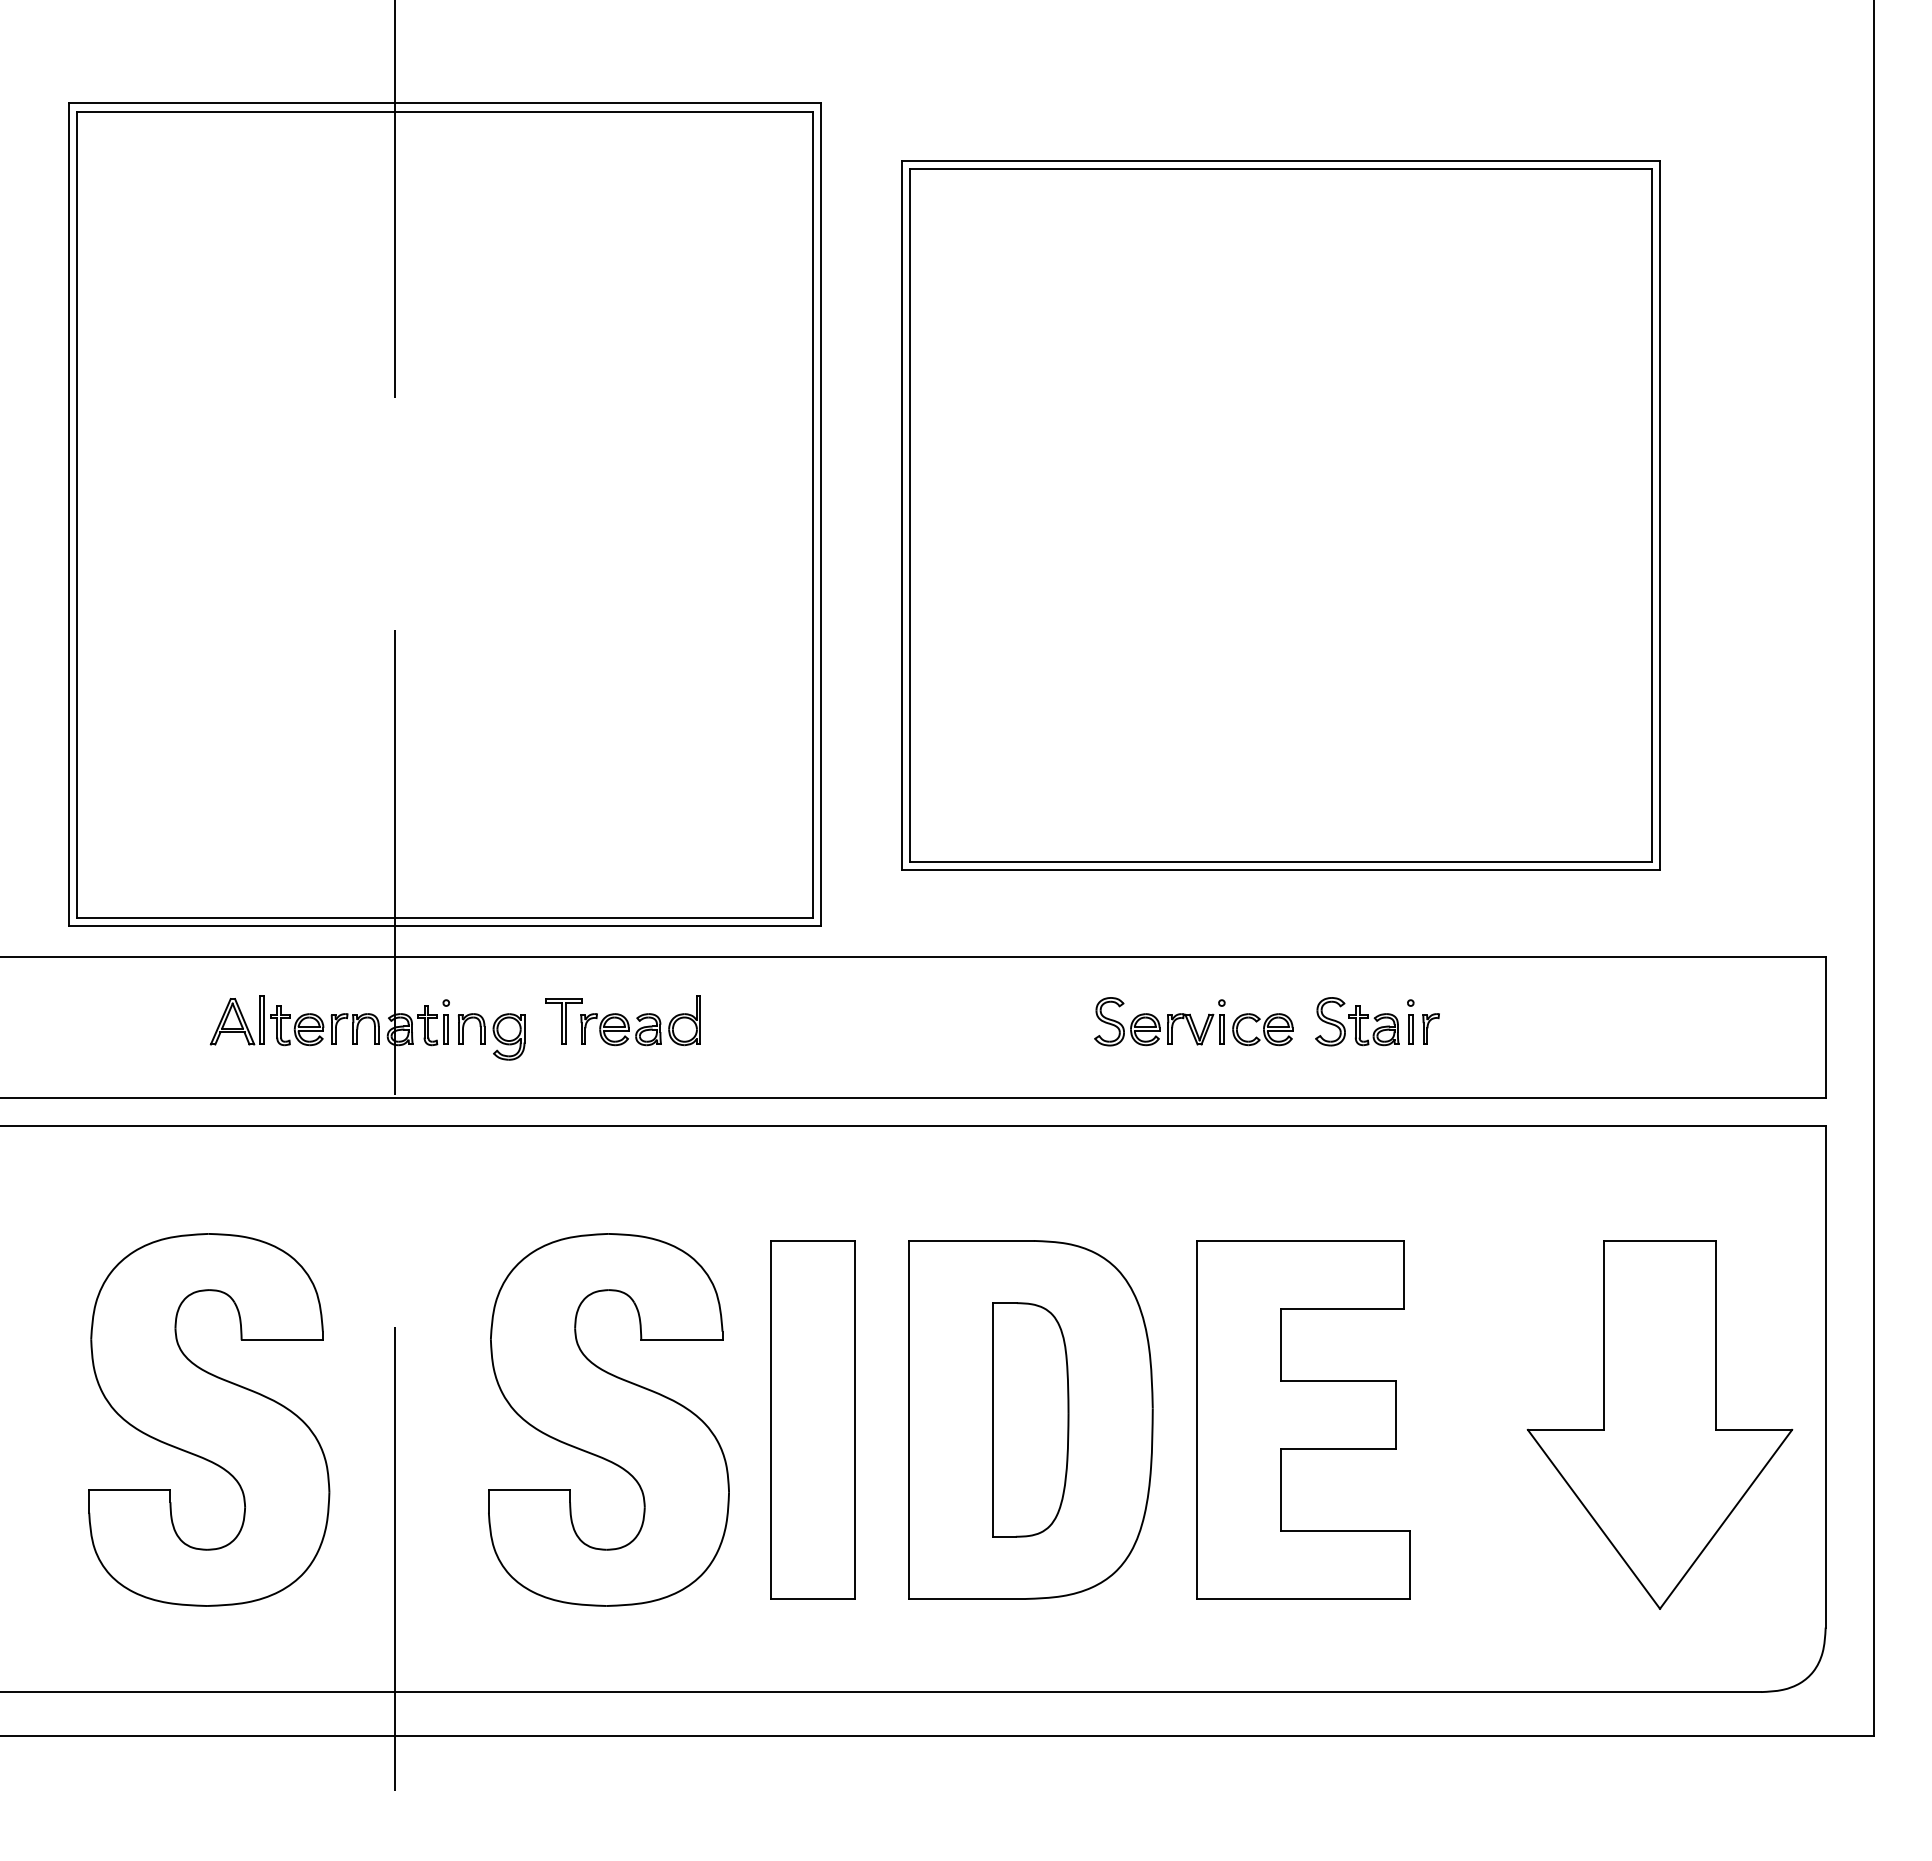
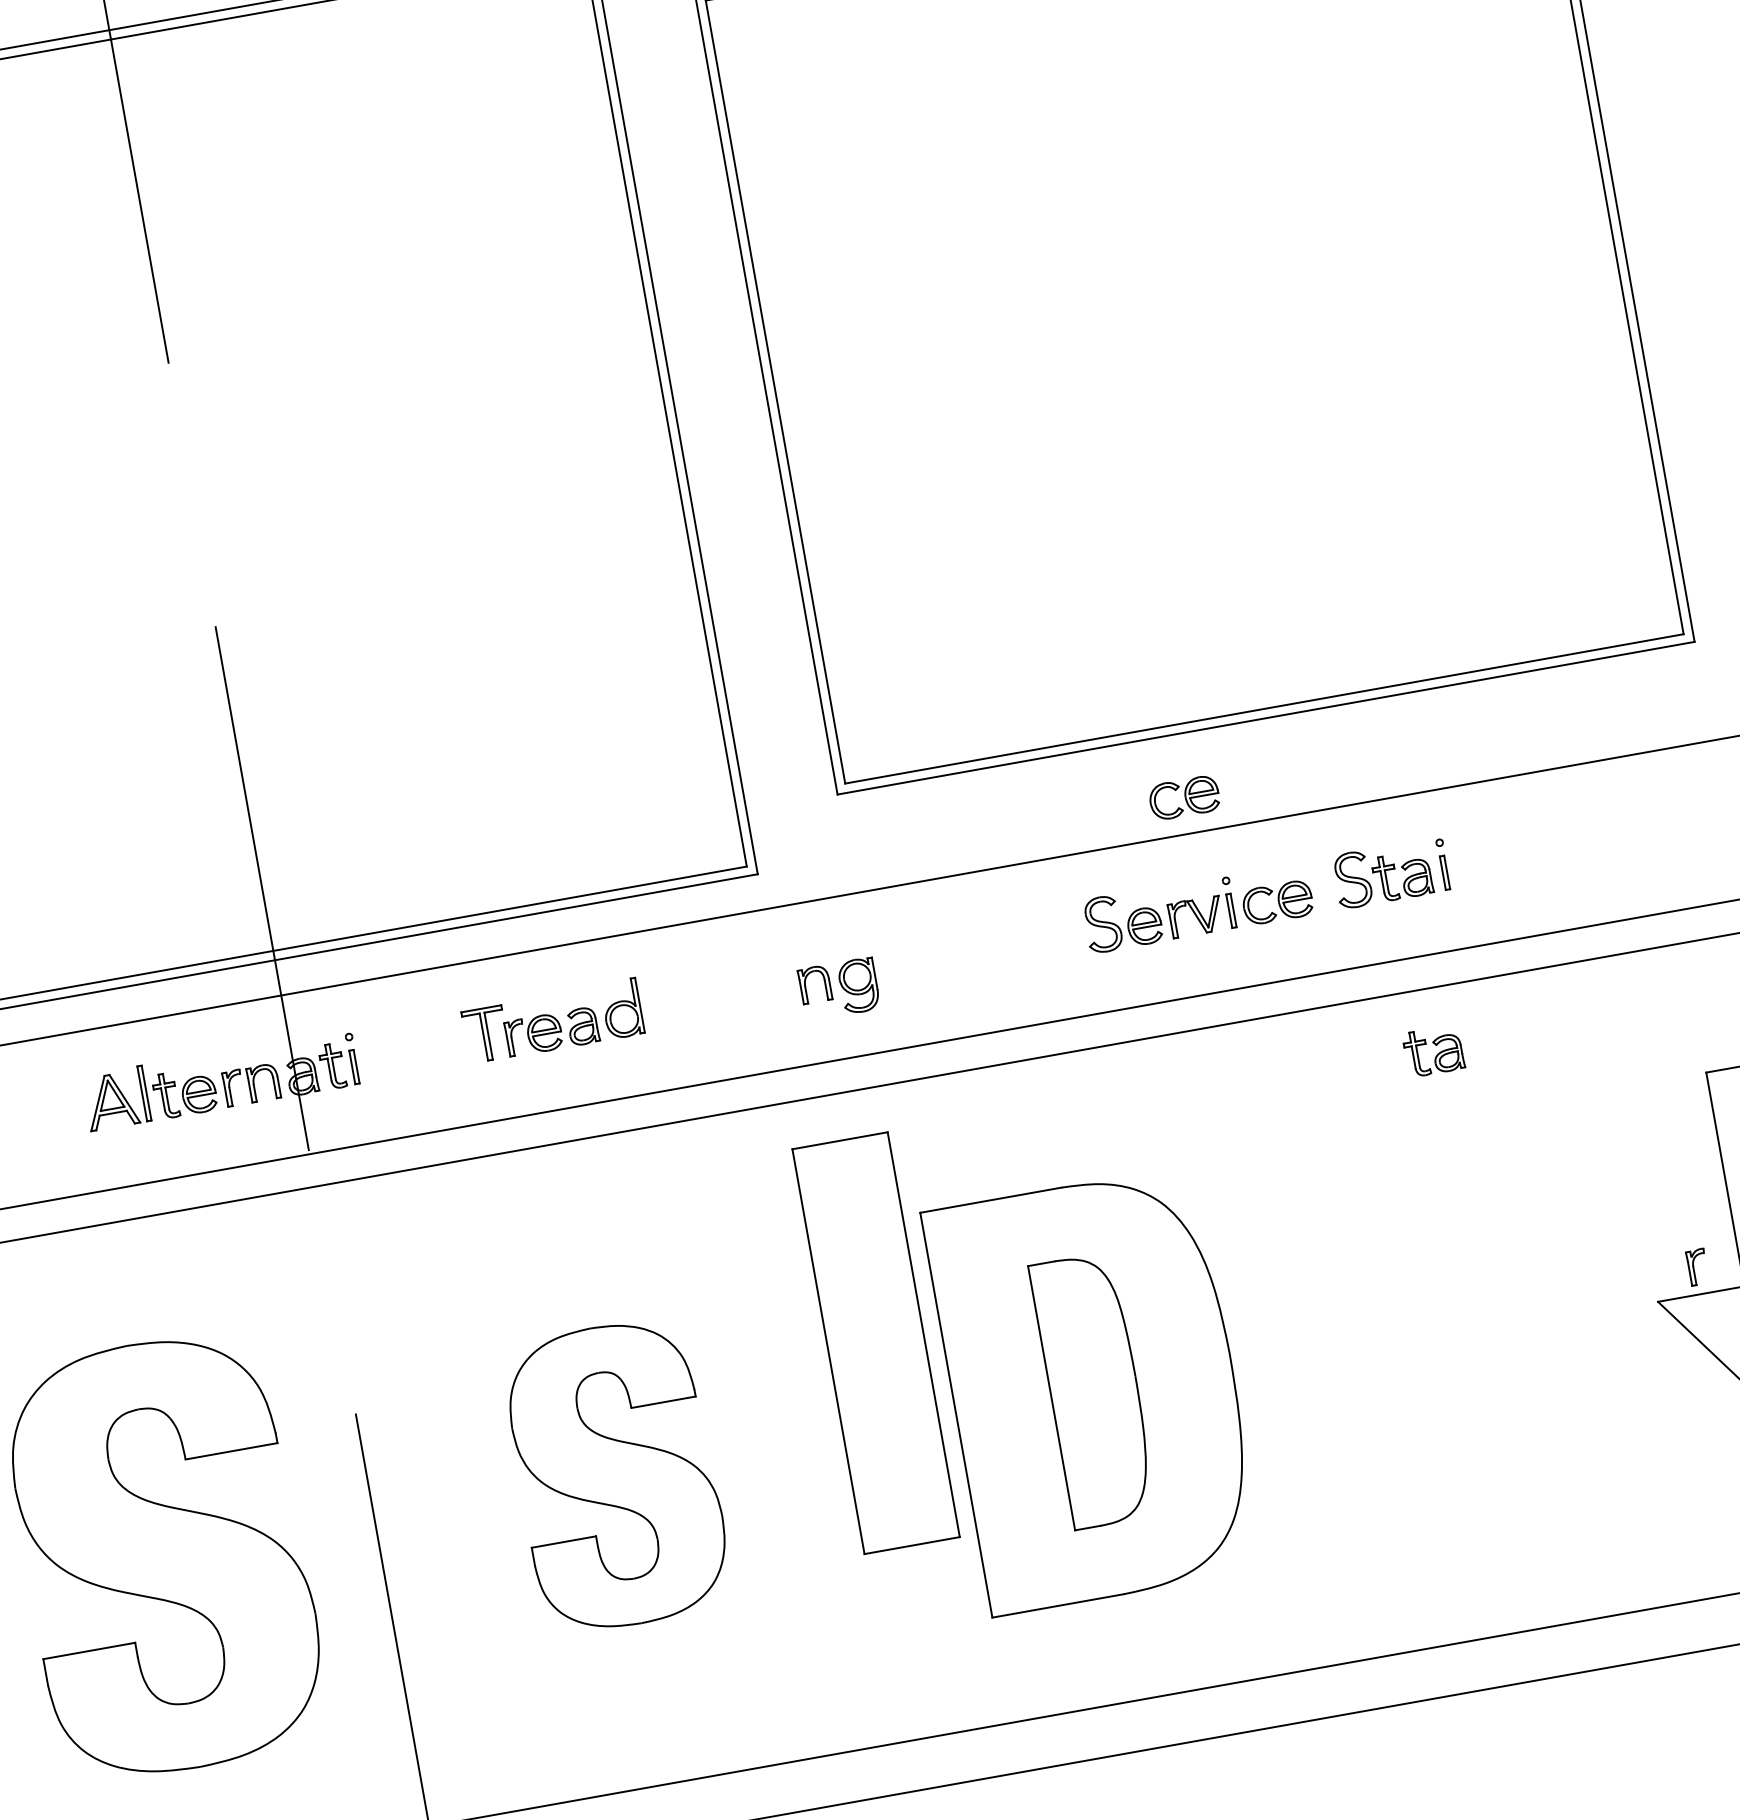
part: (1198, 925) -> (1184, 797), added
part: (1430, 1028) -> (1696, 1266), moved
part: (491, 1036) -> (838, 988), moved
part: (1373, 1180) -> (1433, 1050), added
part: (608, 1419) -> (616, 1475), size x0.7
part: (812, 1419) -> (875, 1342), moved
part: (1303, 1419) -> (1402, 1335), removed

